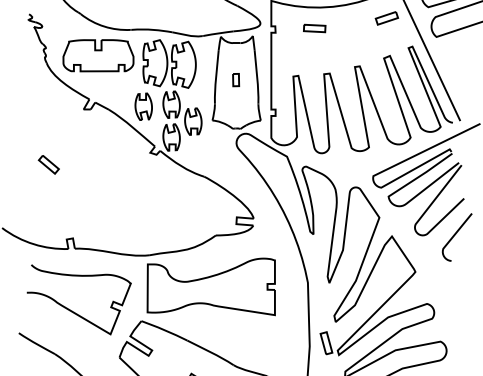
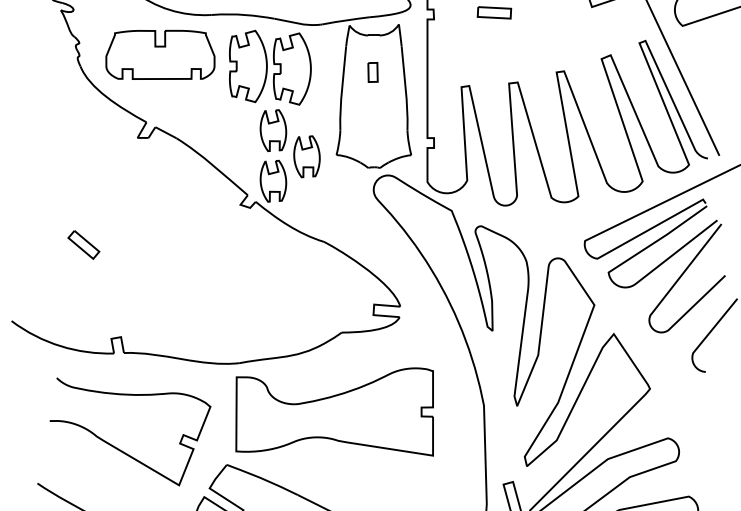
part: (236, 80) -> (373, 73), moved
part: (143, 106) -> (229, 133), removed
part: (48, 164) -> (83, 244), moved

